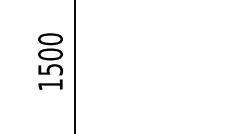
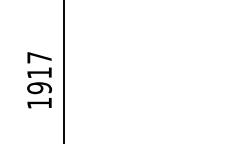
text: (50, 54) -> (39, 72), 1500 -> 1917

